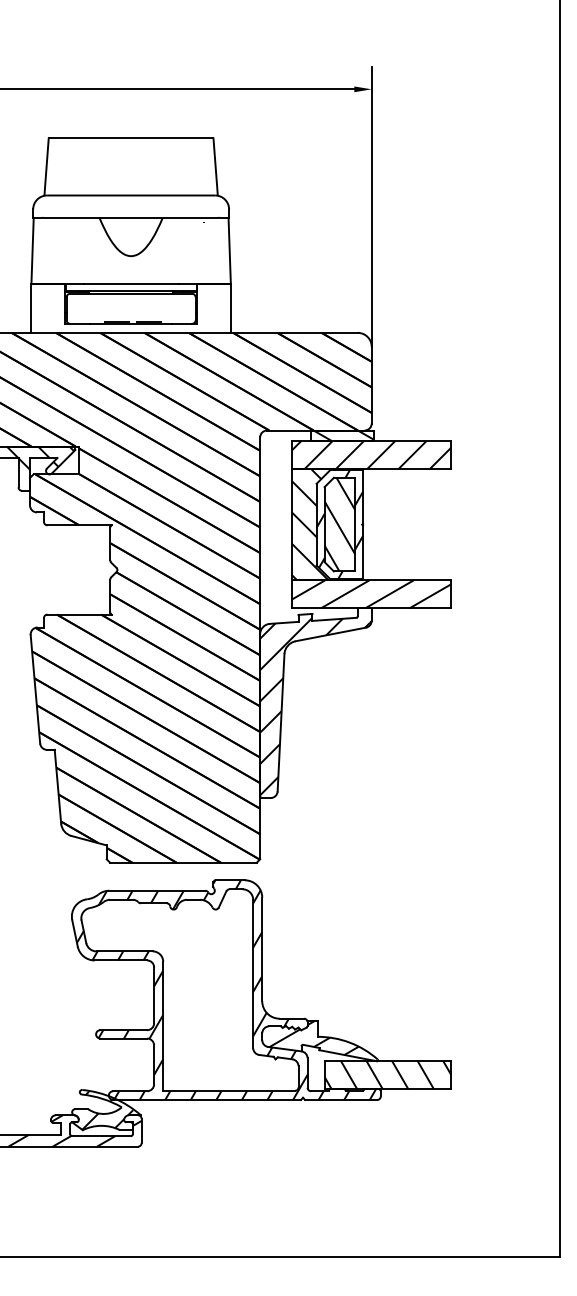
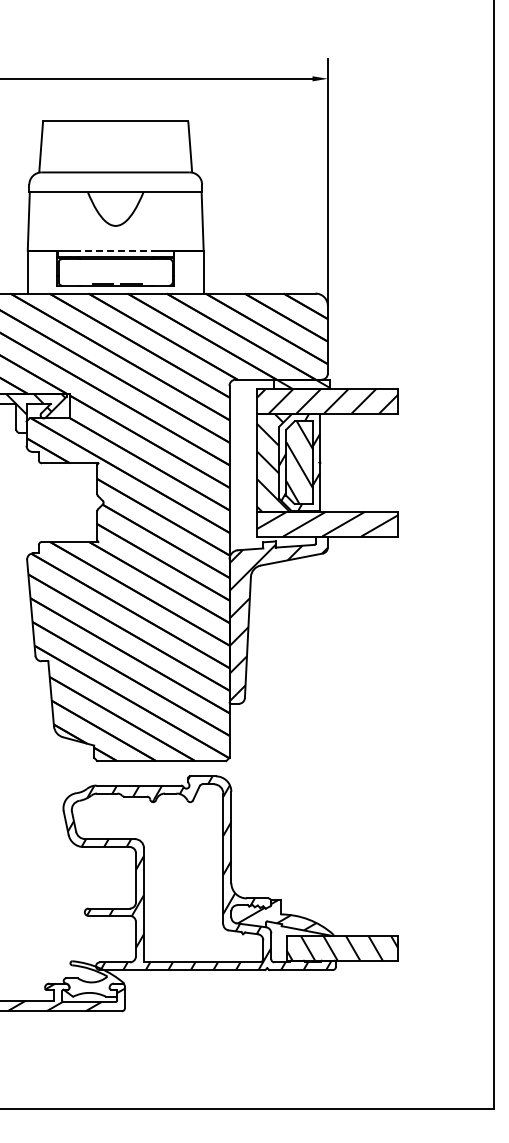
line: (130, 284) -> (115, 250), solid -> dashed
hatch: (108, 1110) -> (95, 979), removed

